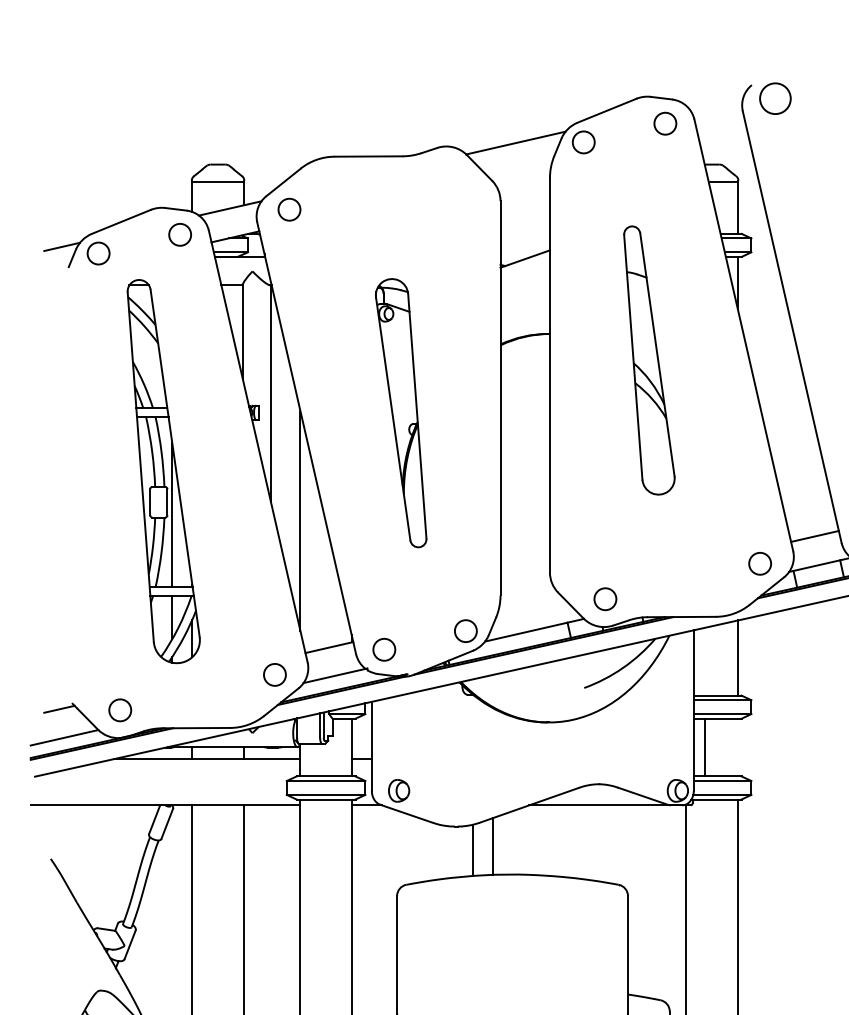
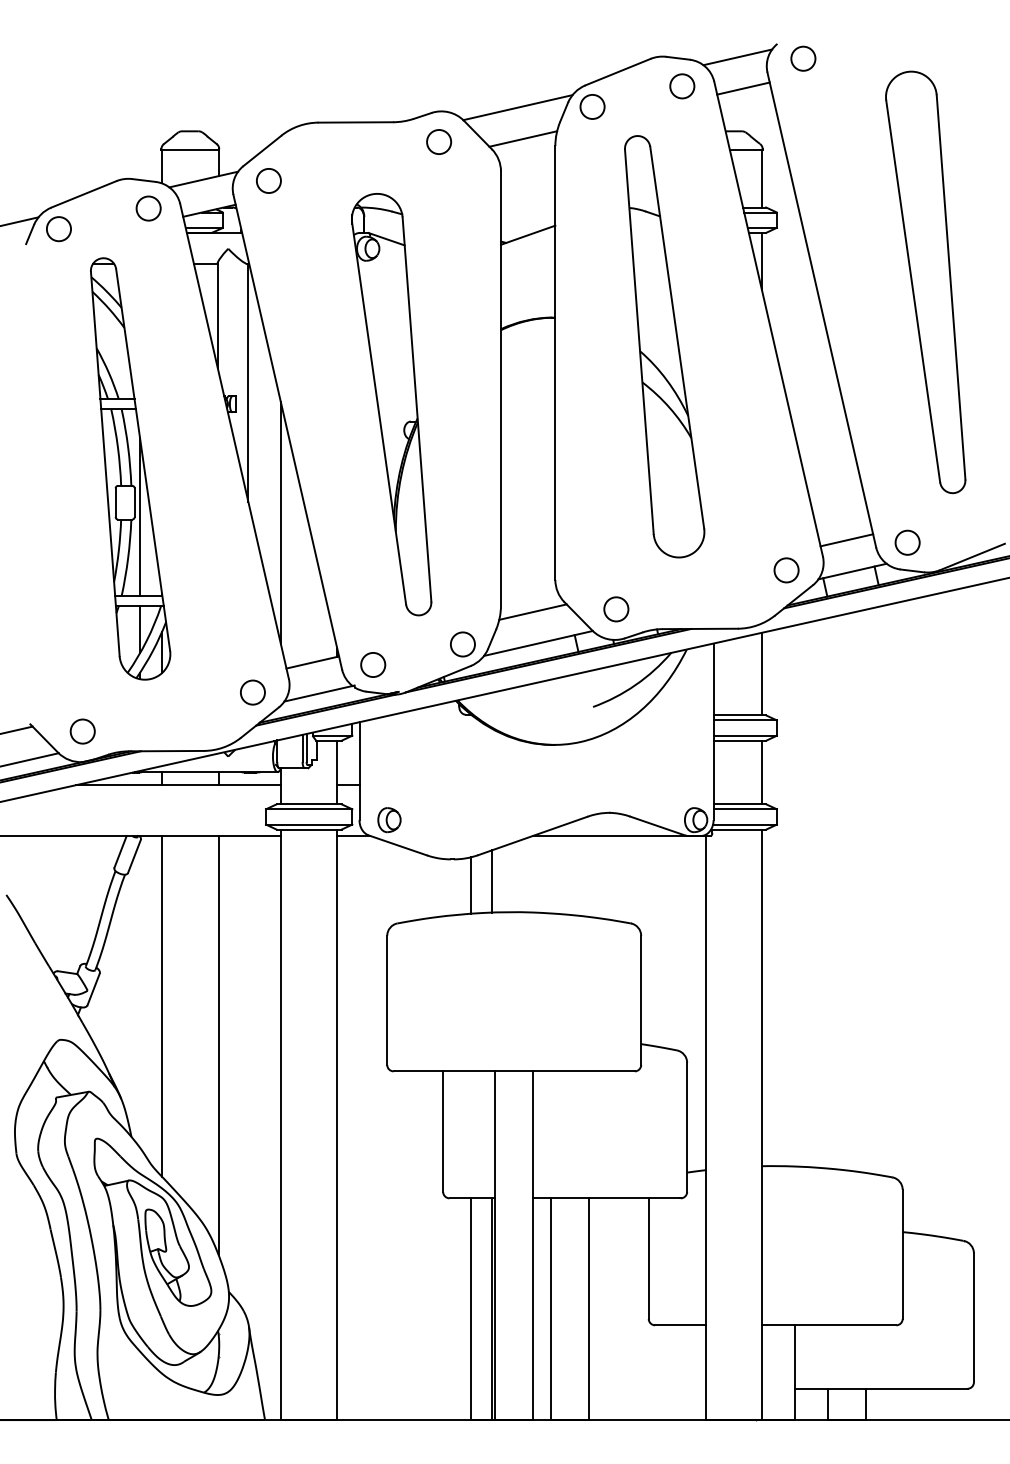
line: (715, 97) -> (737, 57), added
circle: (775, 98) -> (803, 58), size x0.71
line: (720, 125) -> (743, 88), added
line: (520, 171) -> (523, 138), added
circle: (444, 173) -> (439, 141), added
part: (649, 360) -> (664, 346), size x1.43
part: (400, 412) -> (391, 404), size x1.43
line: (529, 601) -> (532, 611), added
line: (705, 747) -> (762, 772), moved

